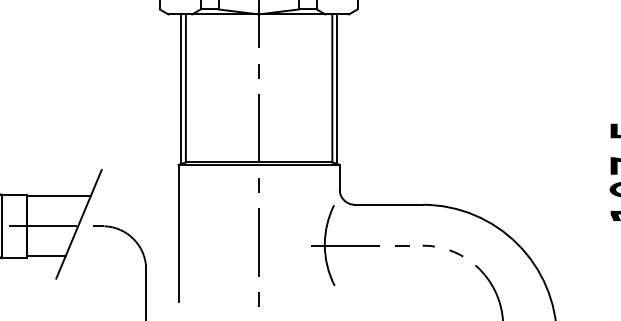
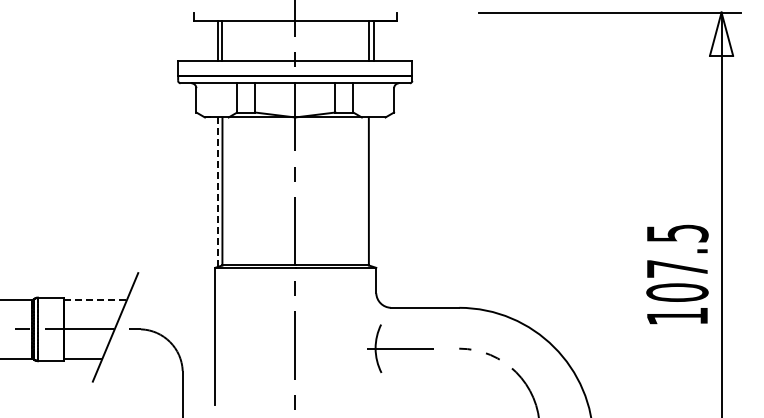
line: (180, 89) -> (217, 192), solid -> dashed
line: (336, 89) -> (373, 192), removed
line: (58, 196) -> (95, 299), solid -> dashed
part: (359, 245) -> (396, 348), size x0.6

